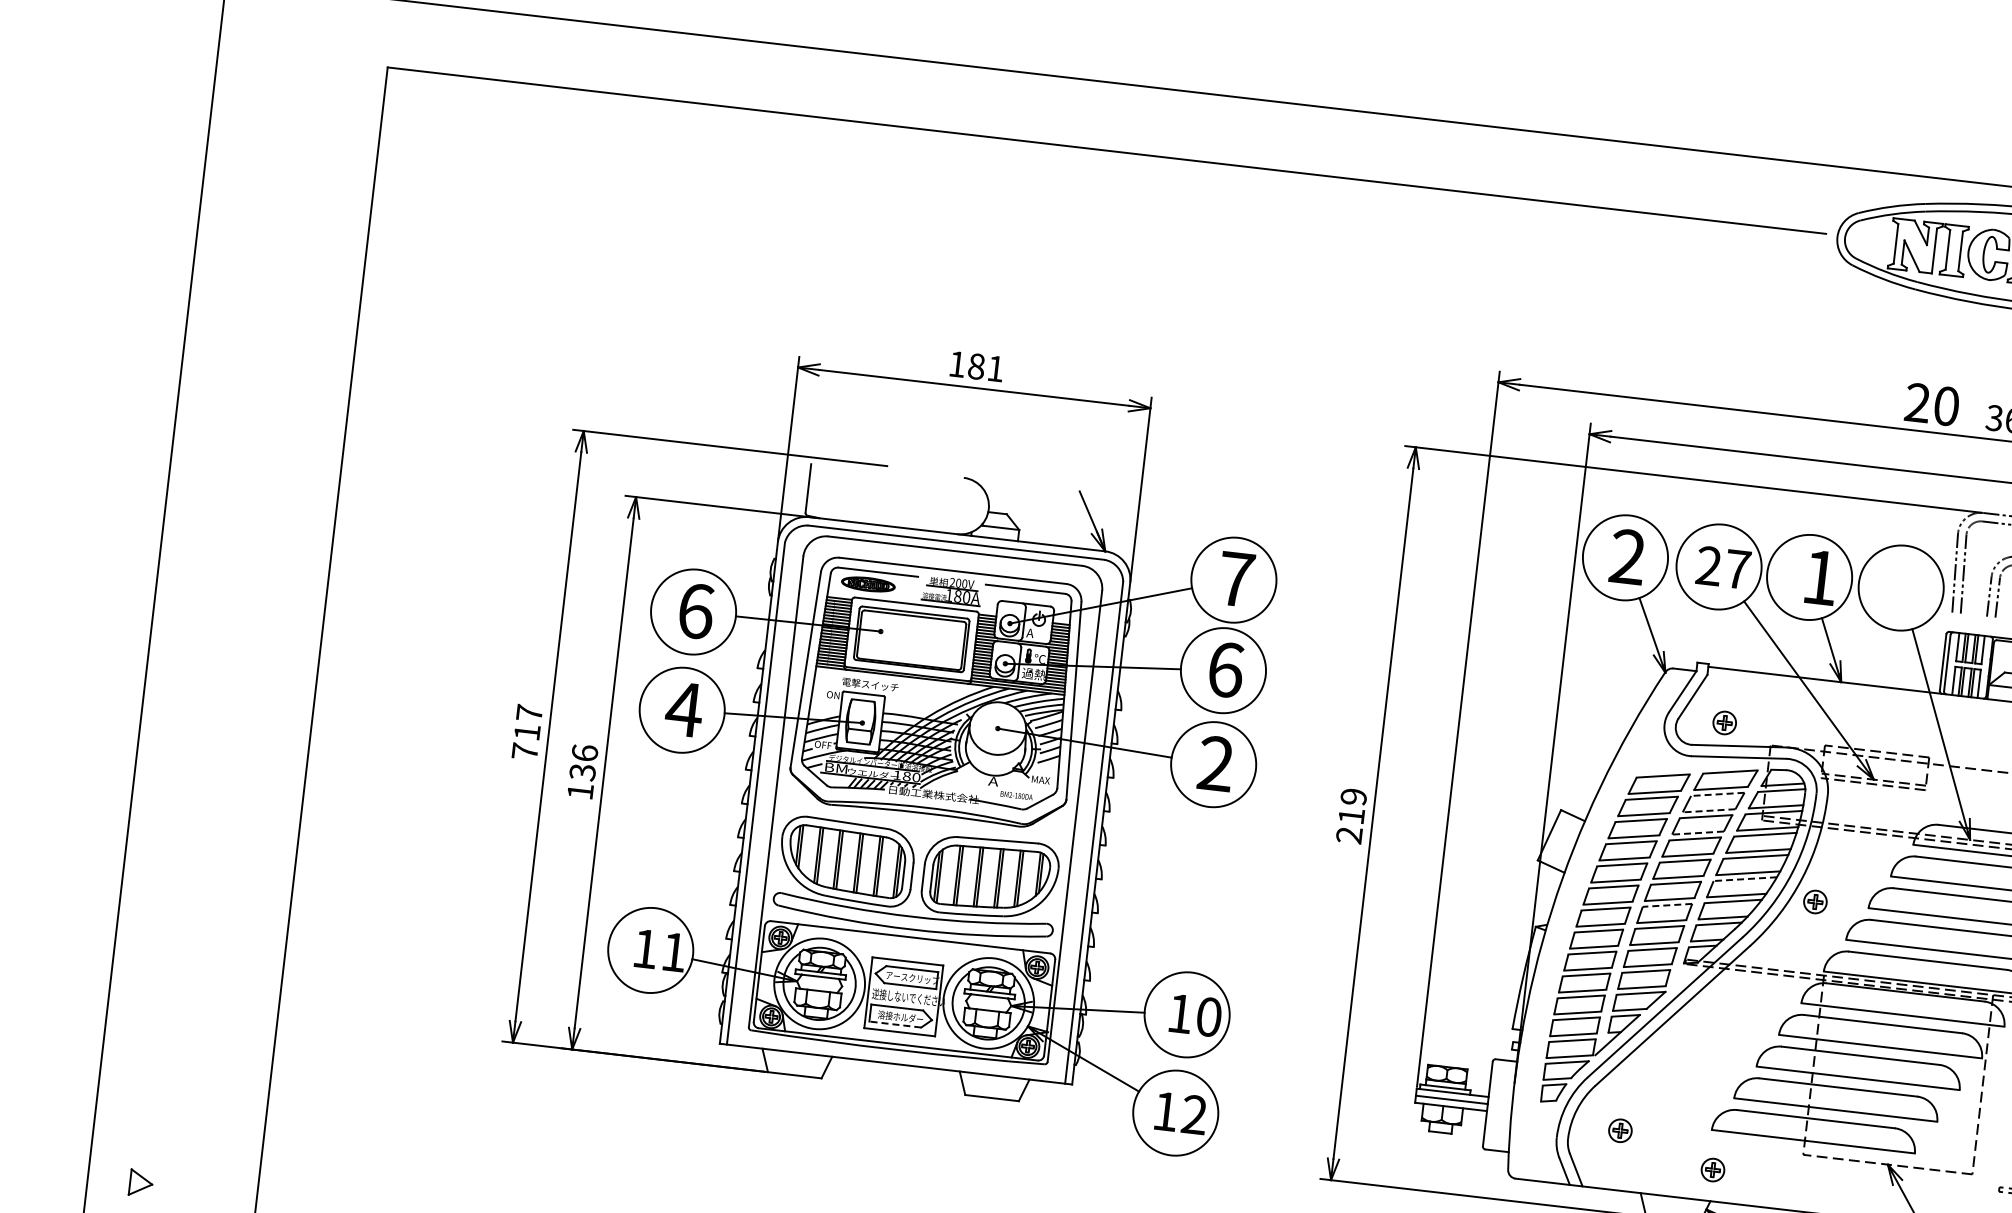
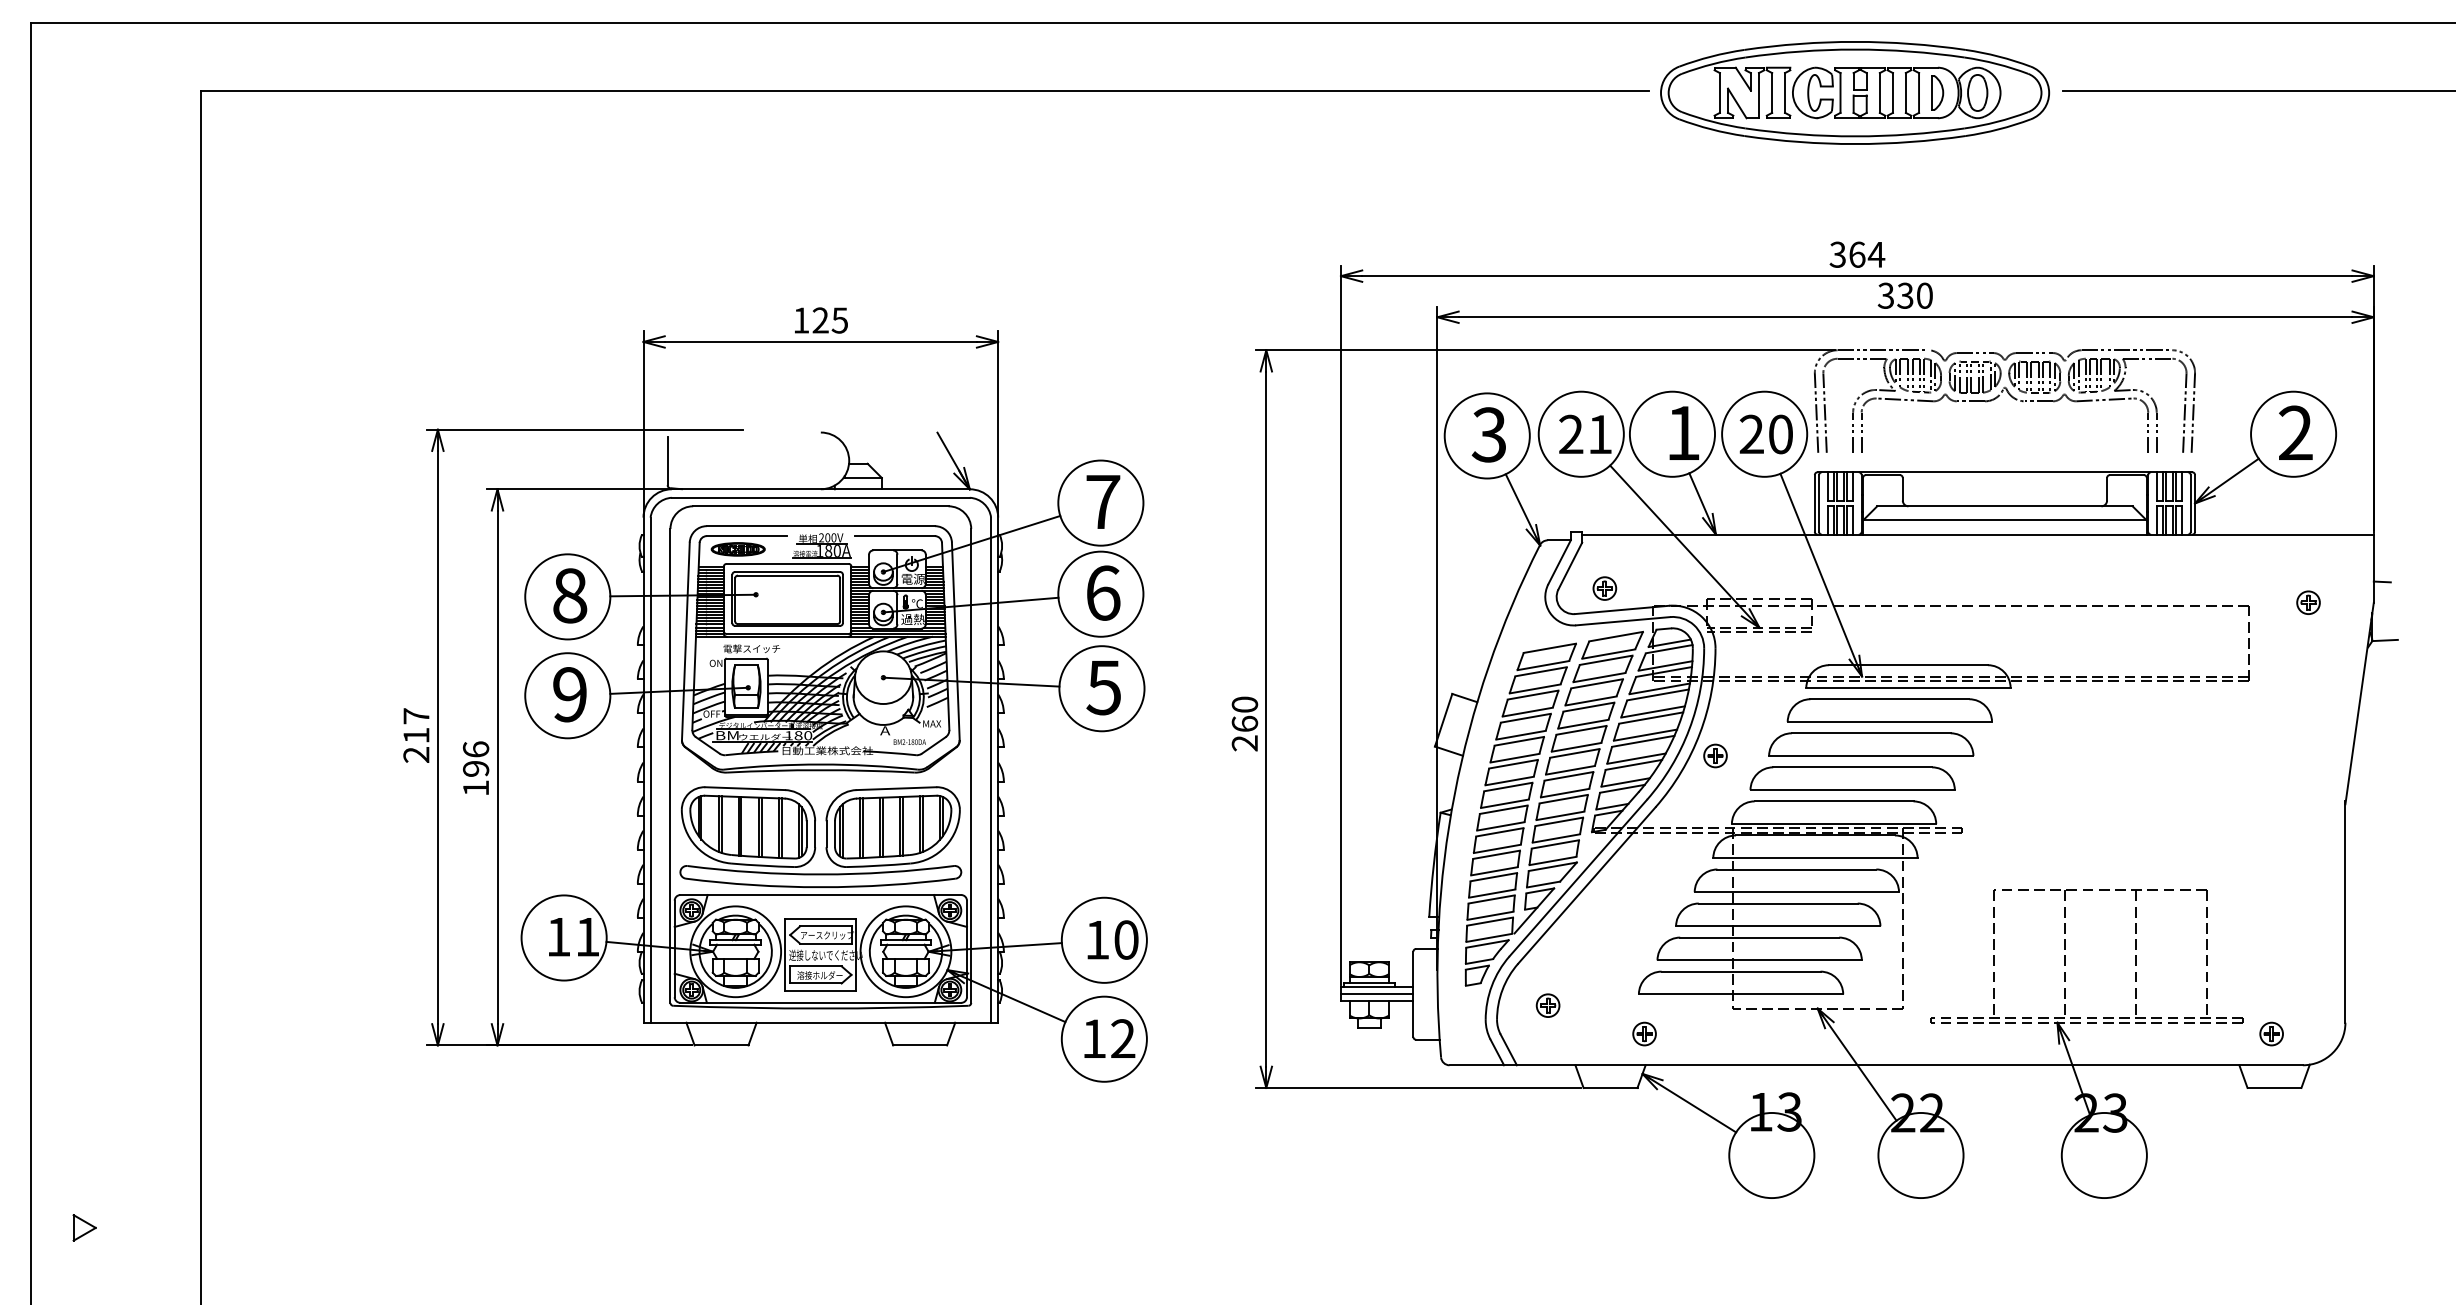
text: (985, 367) -> (829, 320), 181 -> 125
text: (1931, 404) -> (1765, 434), moved
text: (1626, 556) -> (1488, 434), 2 -> 3
text: (1738, 569) -> (1600, 434), 27 -> 21
text: (696, 610) -> (570, 595), 6 -> 8
text: (1038, 633) -> (912, 578), A -> 電源
text: (684, 709) -> (569, 694), 4 -> 9
text: (525, 751) -> (416, 754), 717 -> 217
text: (1215, 763) -> (1103, 687), 2 -> 5
text: (583, 773) -> (476, 769), 136 -> 196
line: (1718, 794) -> (1606, 660), dashed -> solid
text: (1352, 805) -> (1244, 713), 219 -> 260
line: (1708, 810) -> (1598, 677), dashed -> solid
line: (1698, 833) -> (1591, 701), dashed -> solid
line: (1745, 879) -> (1643, 741), dashed -> solid
line: (1667, 905) -> (1568, 776), dashed -> solid
line: (895, 1024) -> (815, 983), dashed -> solid

